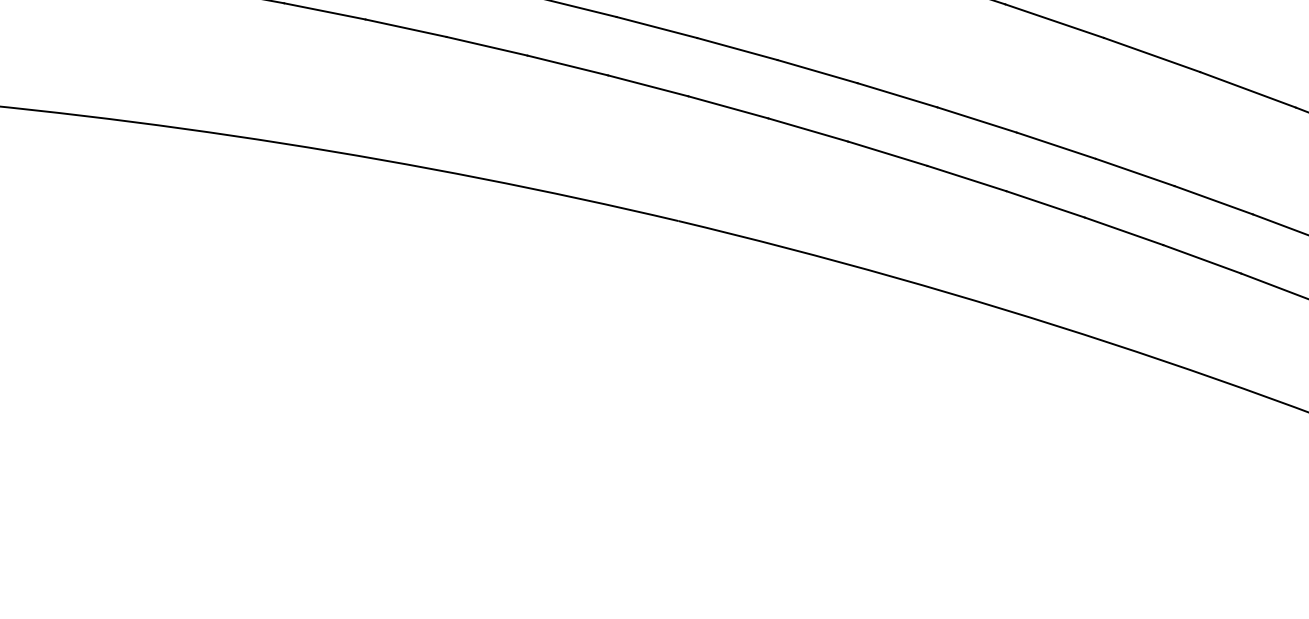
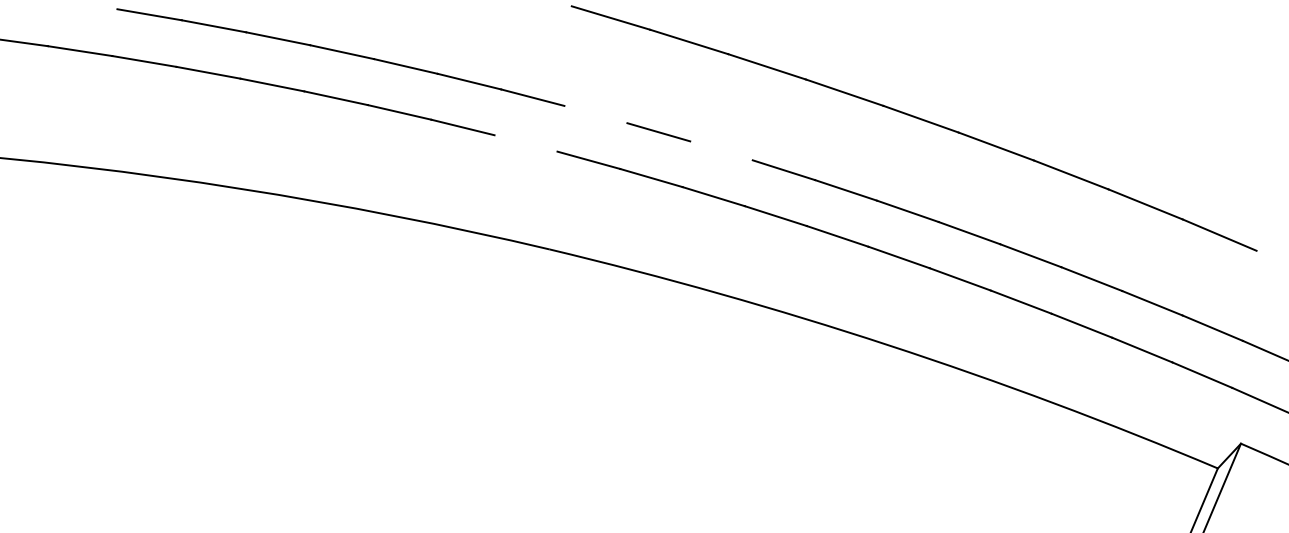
line: (736, 48) -> (595, 114), removed
line: (647, 85) -> (525, 143), removed
line: (897, 94) -> (721, 150), removed

